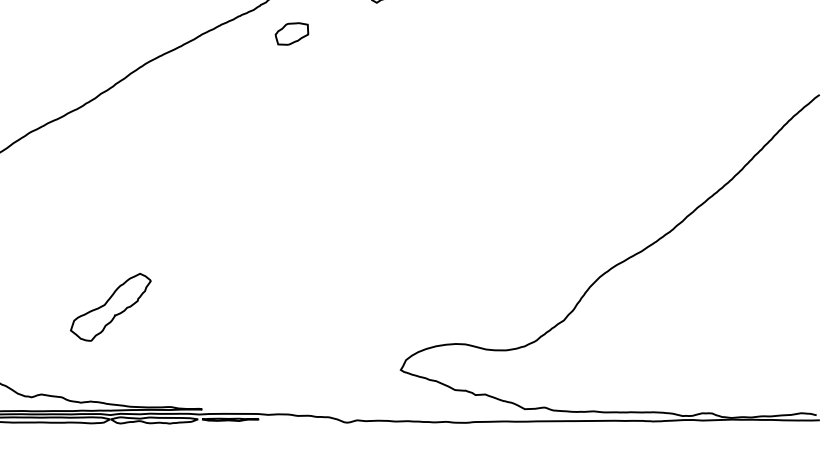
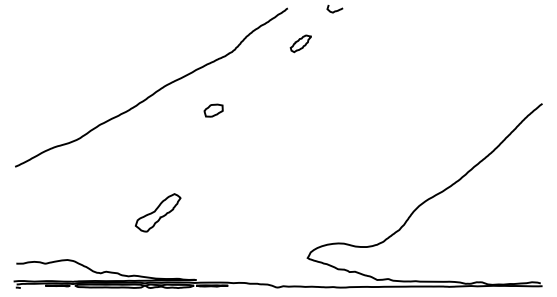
part: (291, 33) -> (213, 110), moved
part: (111, 306) -> (158, 212), moved

